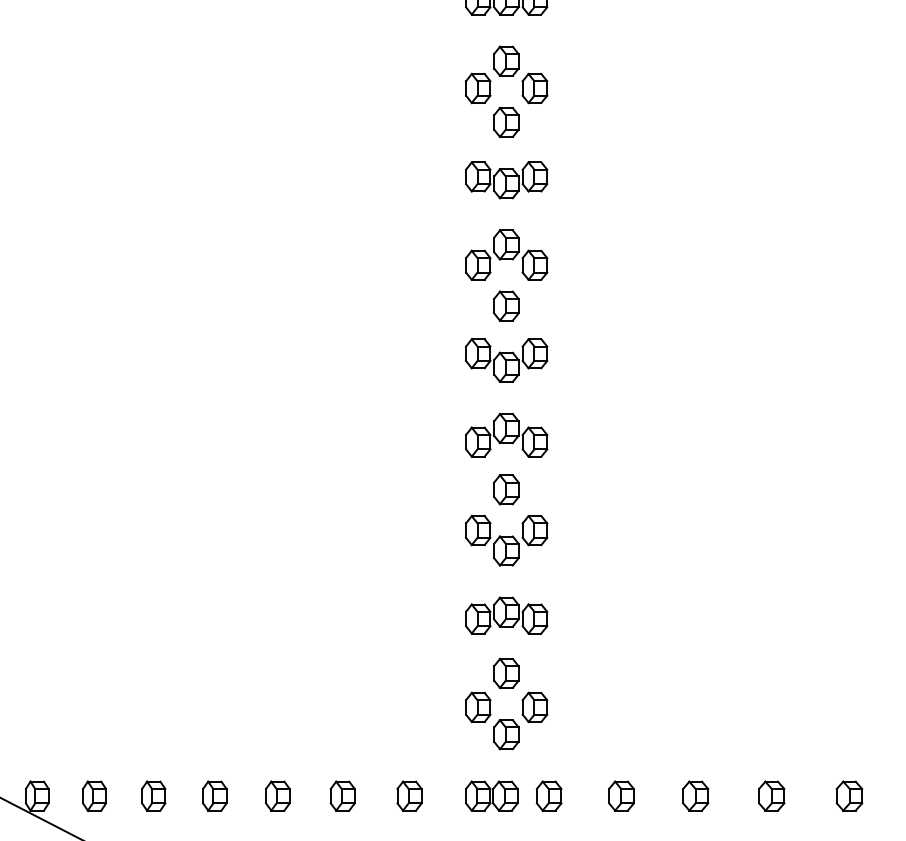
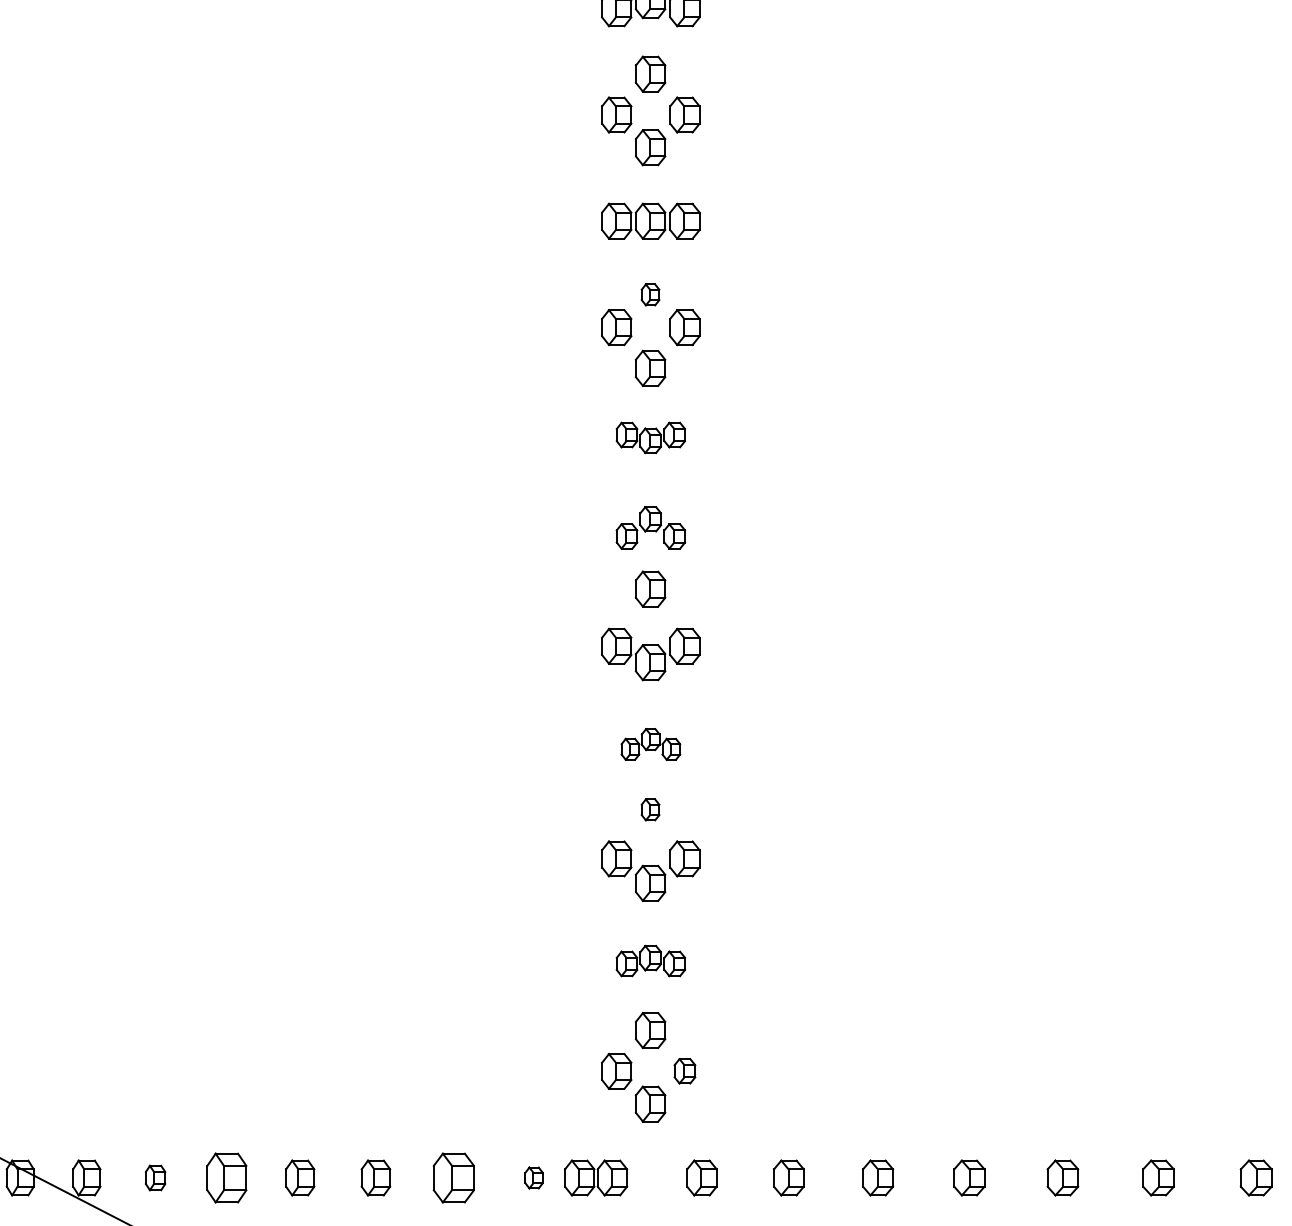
part: (506, 60) -> (650, 294), size x0.6
part: (506, 179) -> (650, 437), size x0.7
part: (506, 254) -> (650, 527), size x0.7
part: (506, 435) -> (650, 744), size x0.6
part: (506, 489) -> (650, 809), size x0.6
part: (506, 615) -> (650, 960), size x0.7
part: (534, 706) -> (684, 1070), size x0.7
part: (94, 795) -> (155, 1177), size x0.7
part: (153, 795) -> (226, 1177), size x1.4
part: (342, 795) -> (453, 1177), size x1.4
part: (408, 795) -> (533, 1177), size x0.6
part: (492, 795) -> (596, 1177), moved

